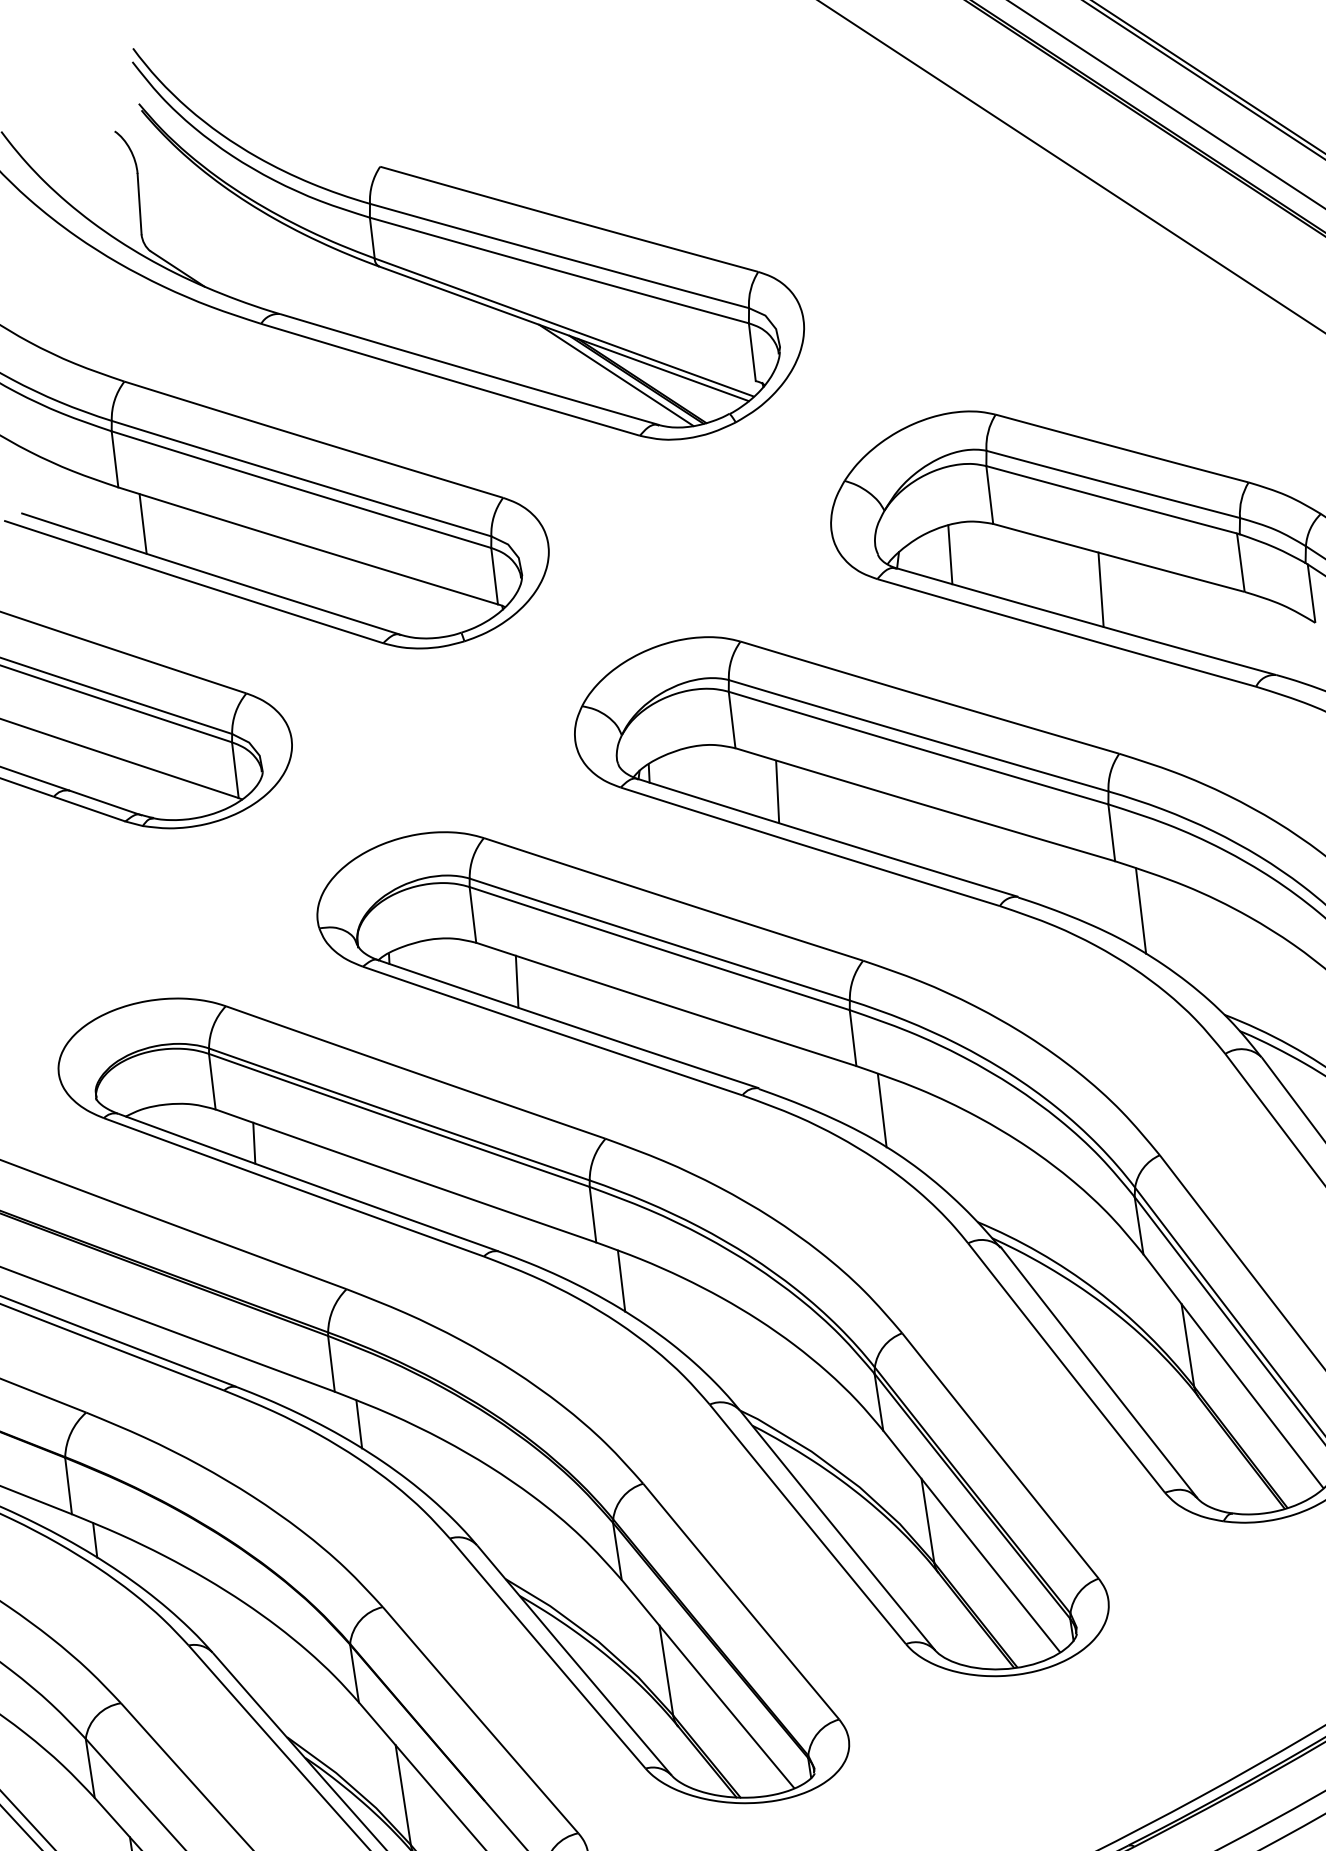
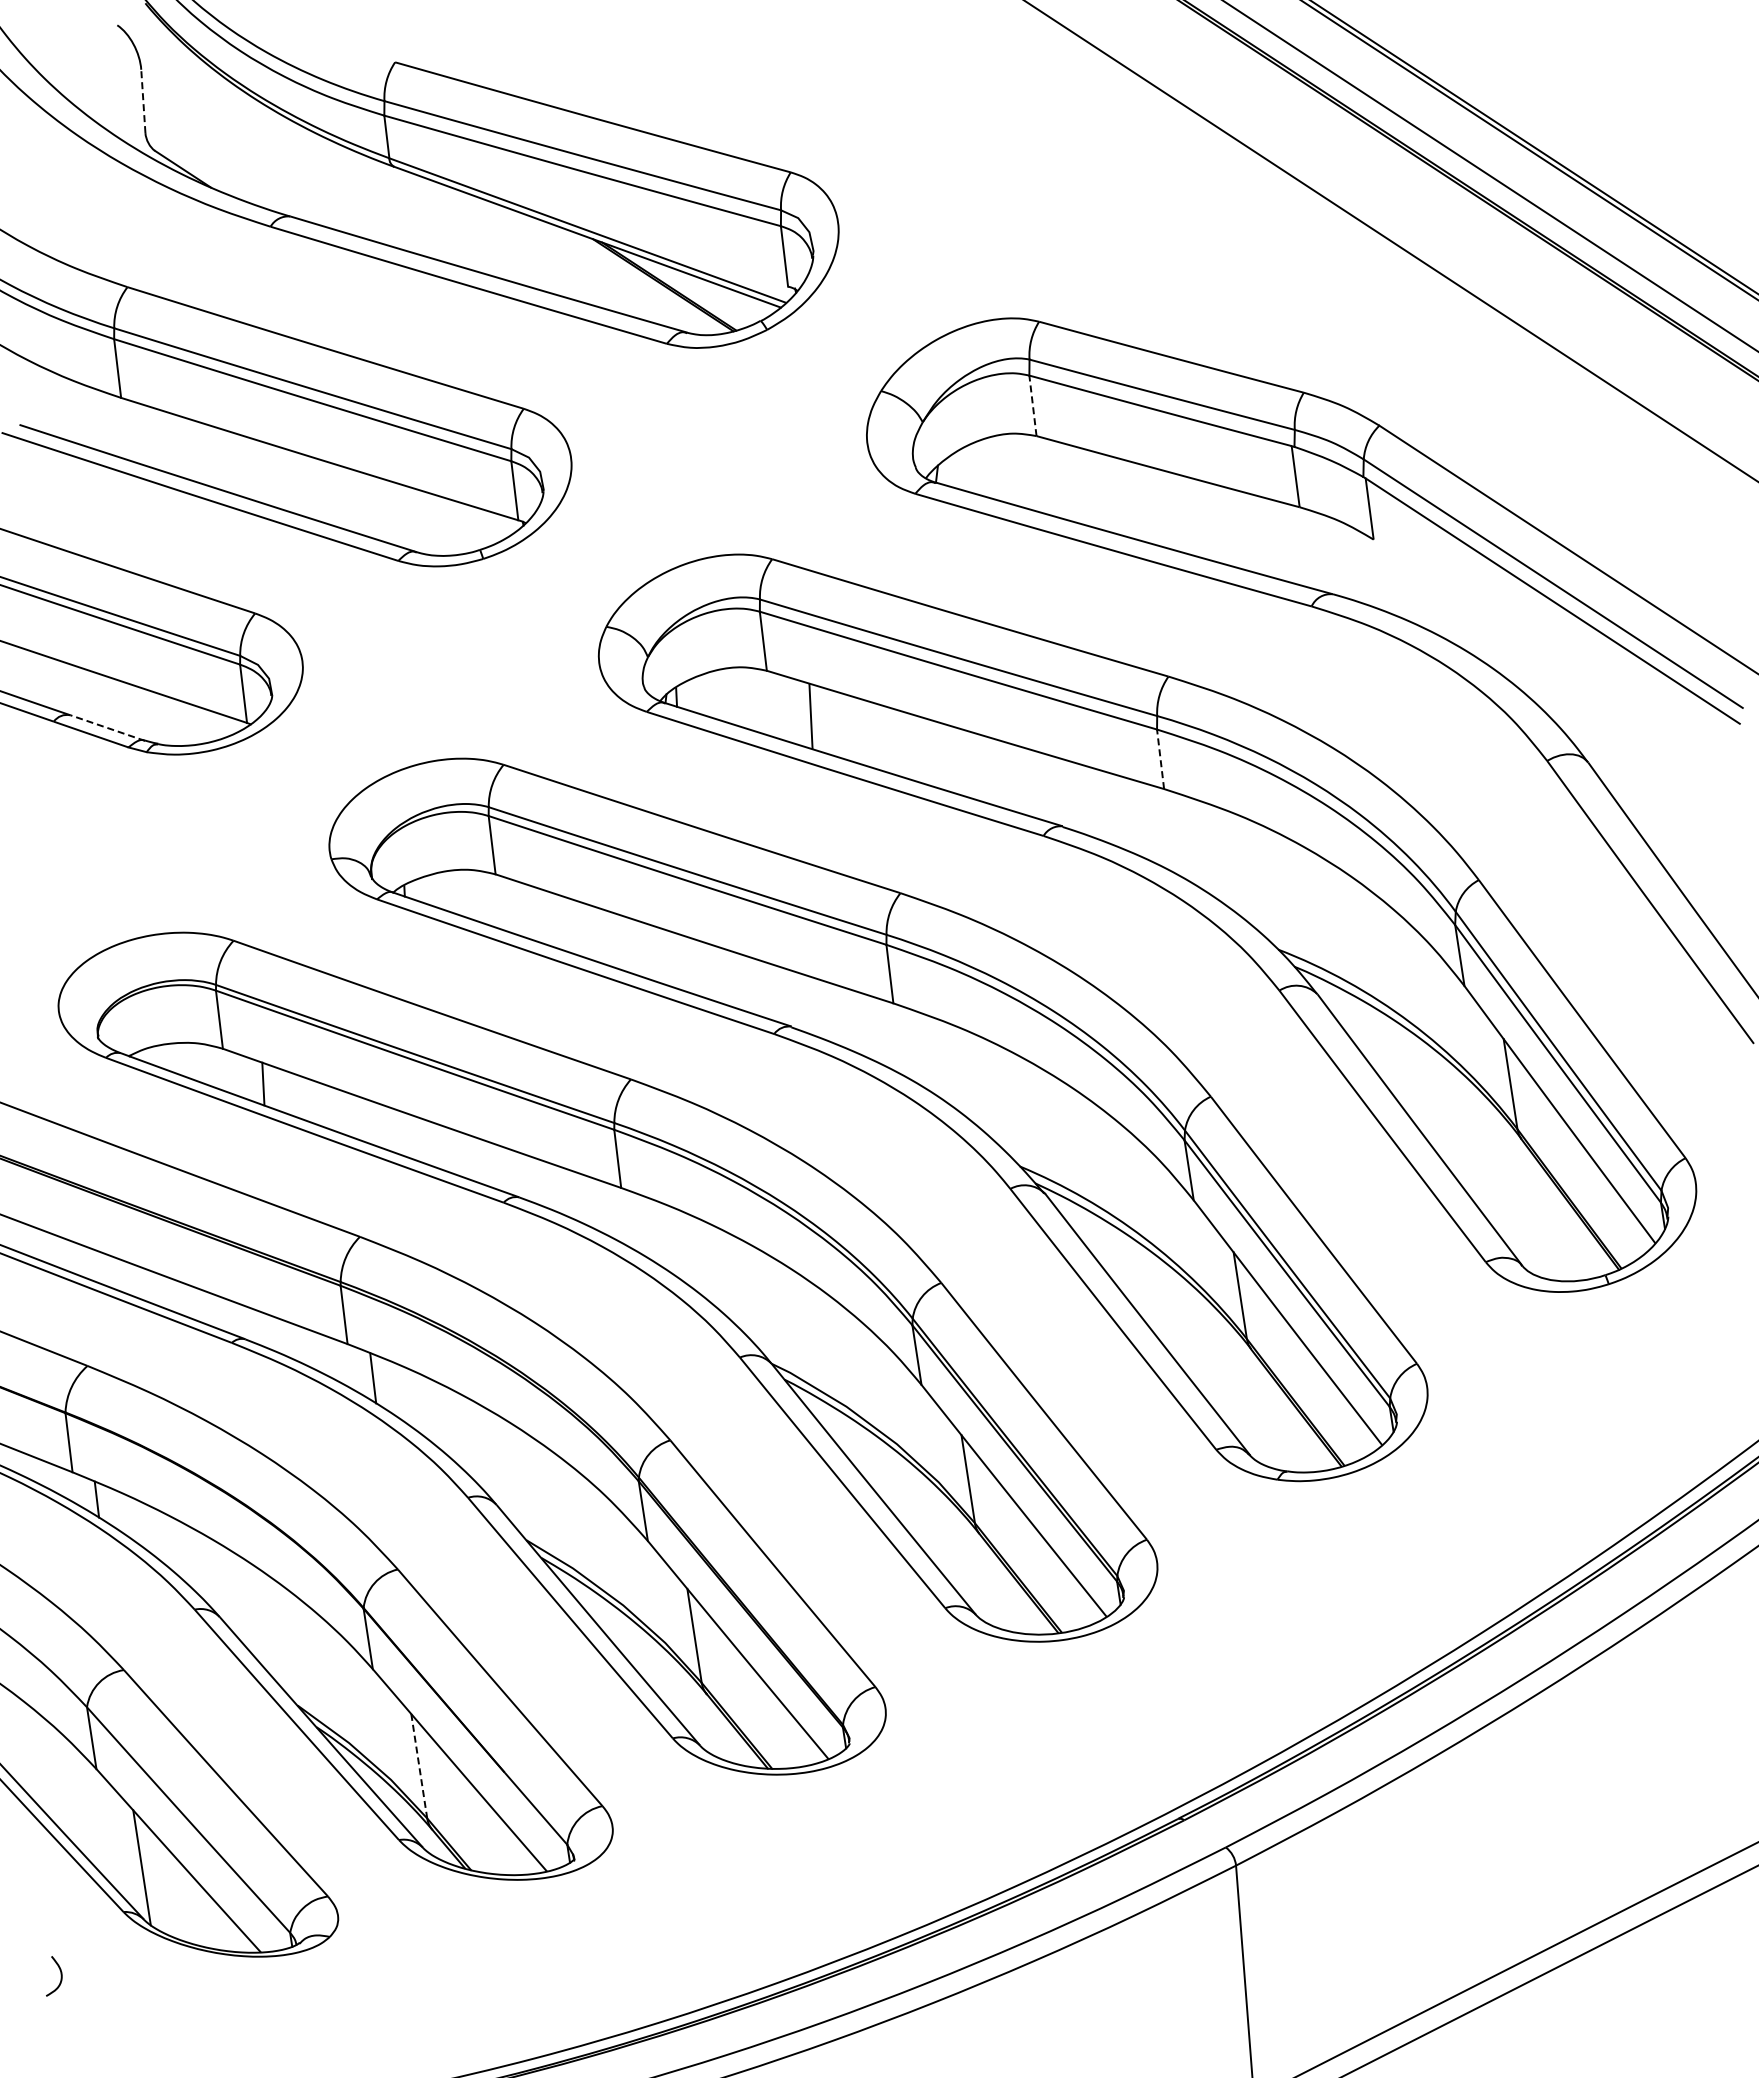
line: (139, 204) -> (143, 101), solid -> dashed
line: (615, 375) -> (641, 280), removed
line: (989, 494) -> (1032, 405), solid -> dashed
line: (142, 523) -> (146, 435), removed
line: (950, 554) -> (991, 468), removed
line: (1101, 589) -> (1149, 504), removed
line: (105, 803) -> (107, 728), solid -> dashed
line: (1111, 833) -> (1160, 759), solid -> dashed
line: (1140, 910) -> (1190, 840), removed
line: (517, 981) -> (538, 914), removed
line: (882, 1110) -> (920, 1049), removed
line: (621, 1281) -> (647, 1228), removed
line: (403, 1795) -> (419, 1766), solid -> dashed

